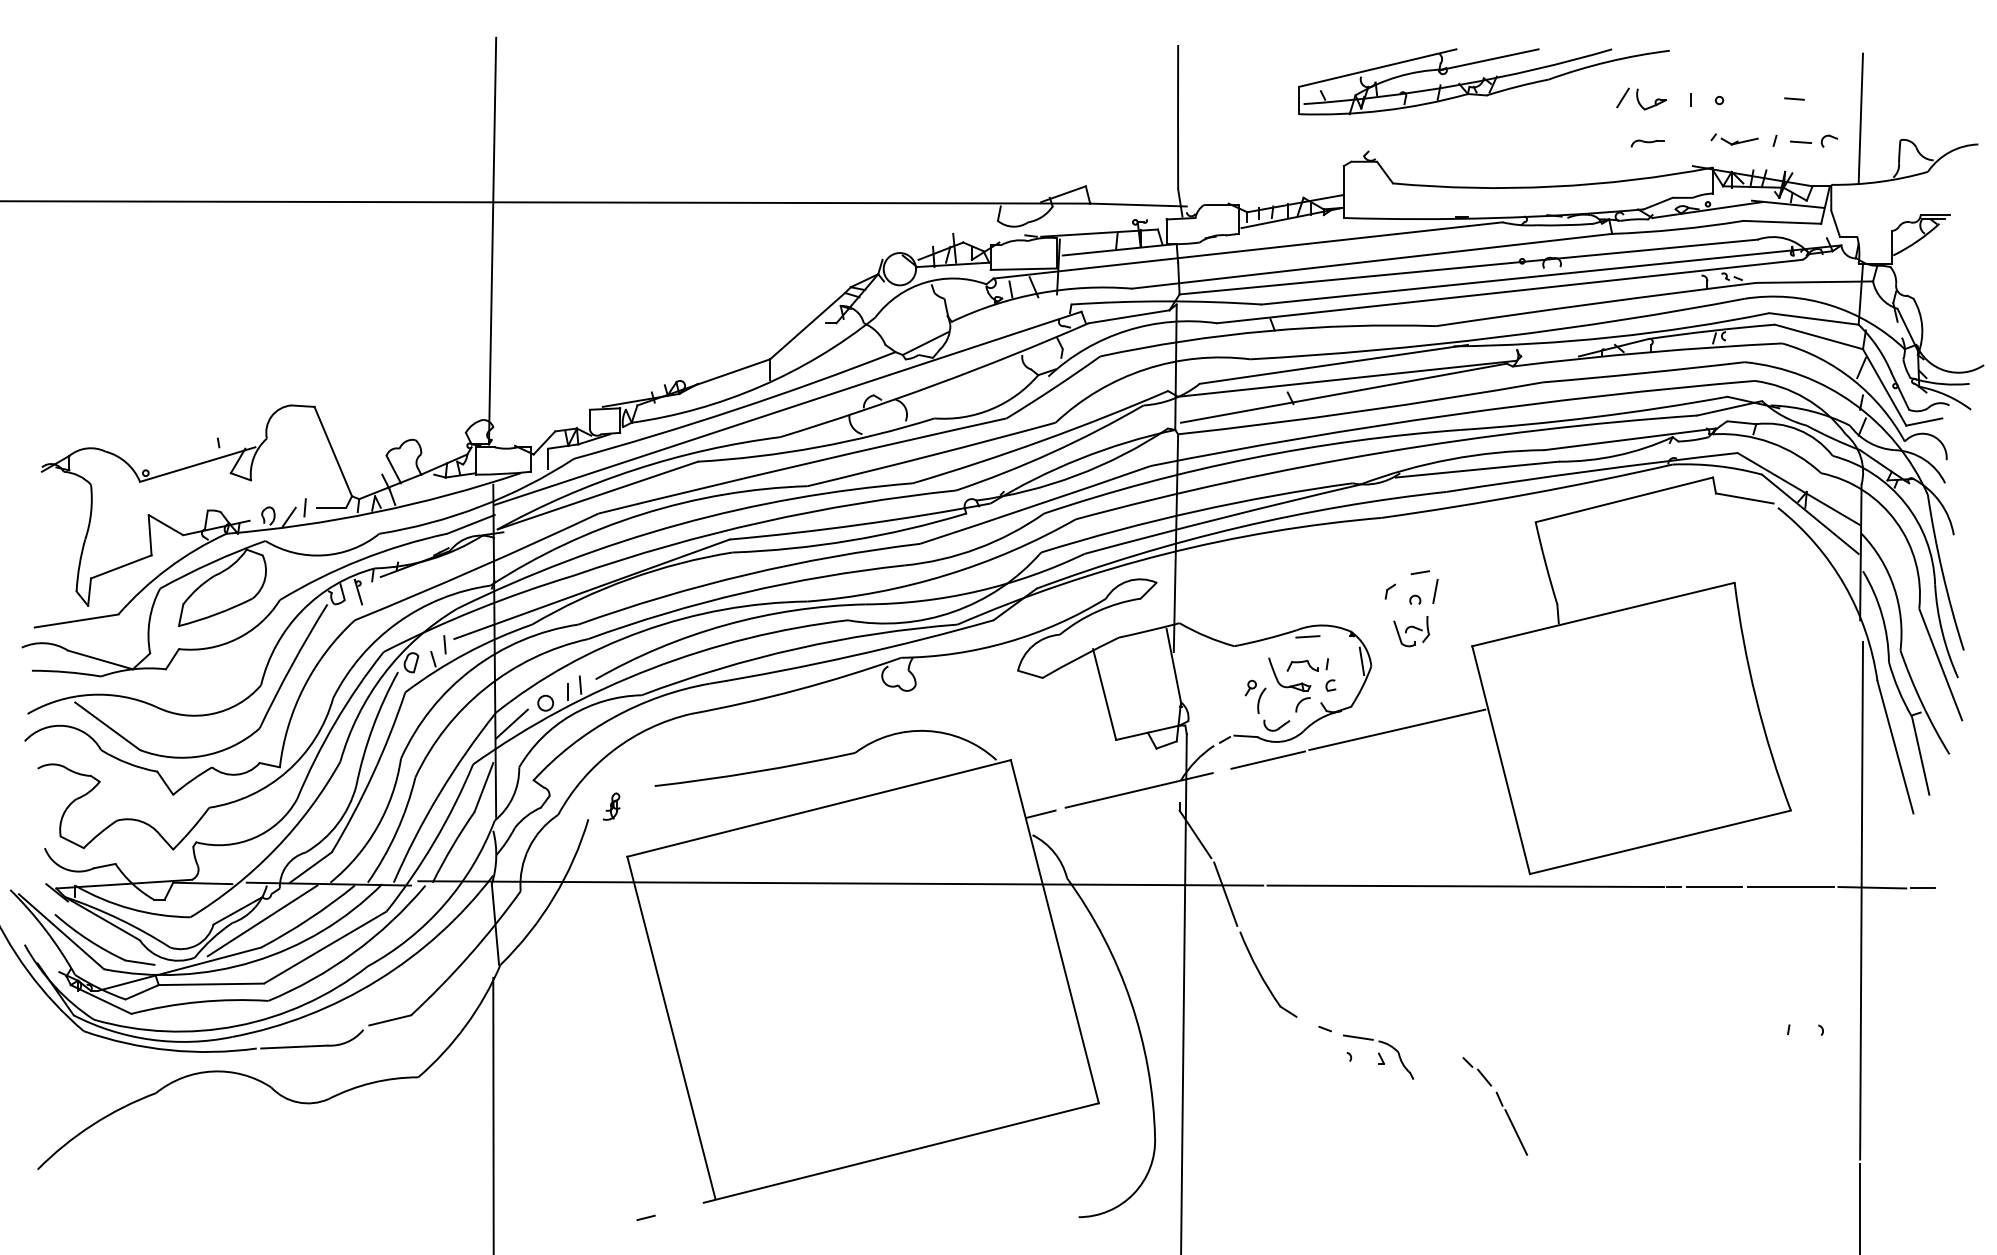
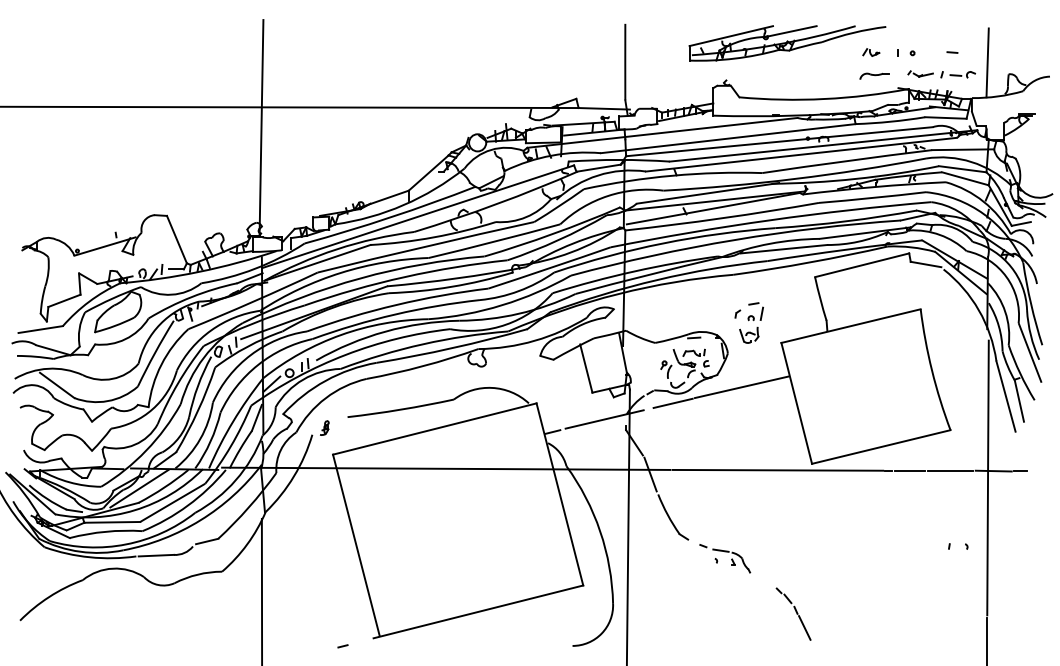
part: (1641, 98) -> (871, 52), size x0.62
part: (1647, 142) -> (874, 75), size x1.67
part: (1495, 1105) -> (793, 613), moved

